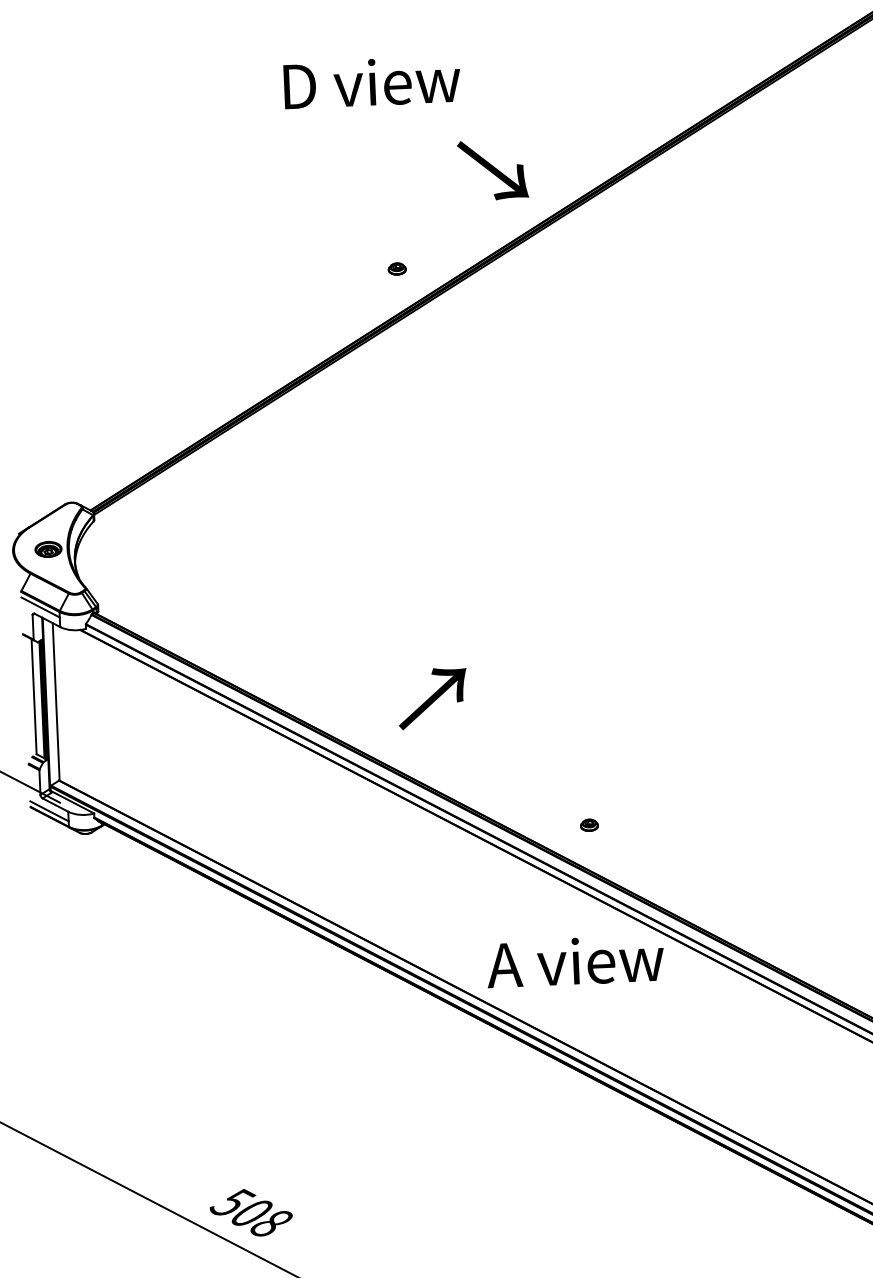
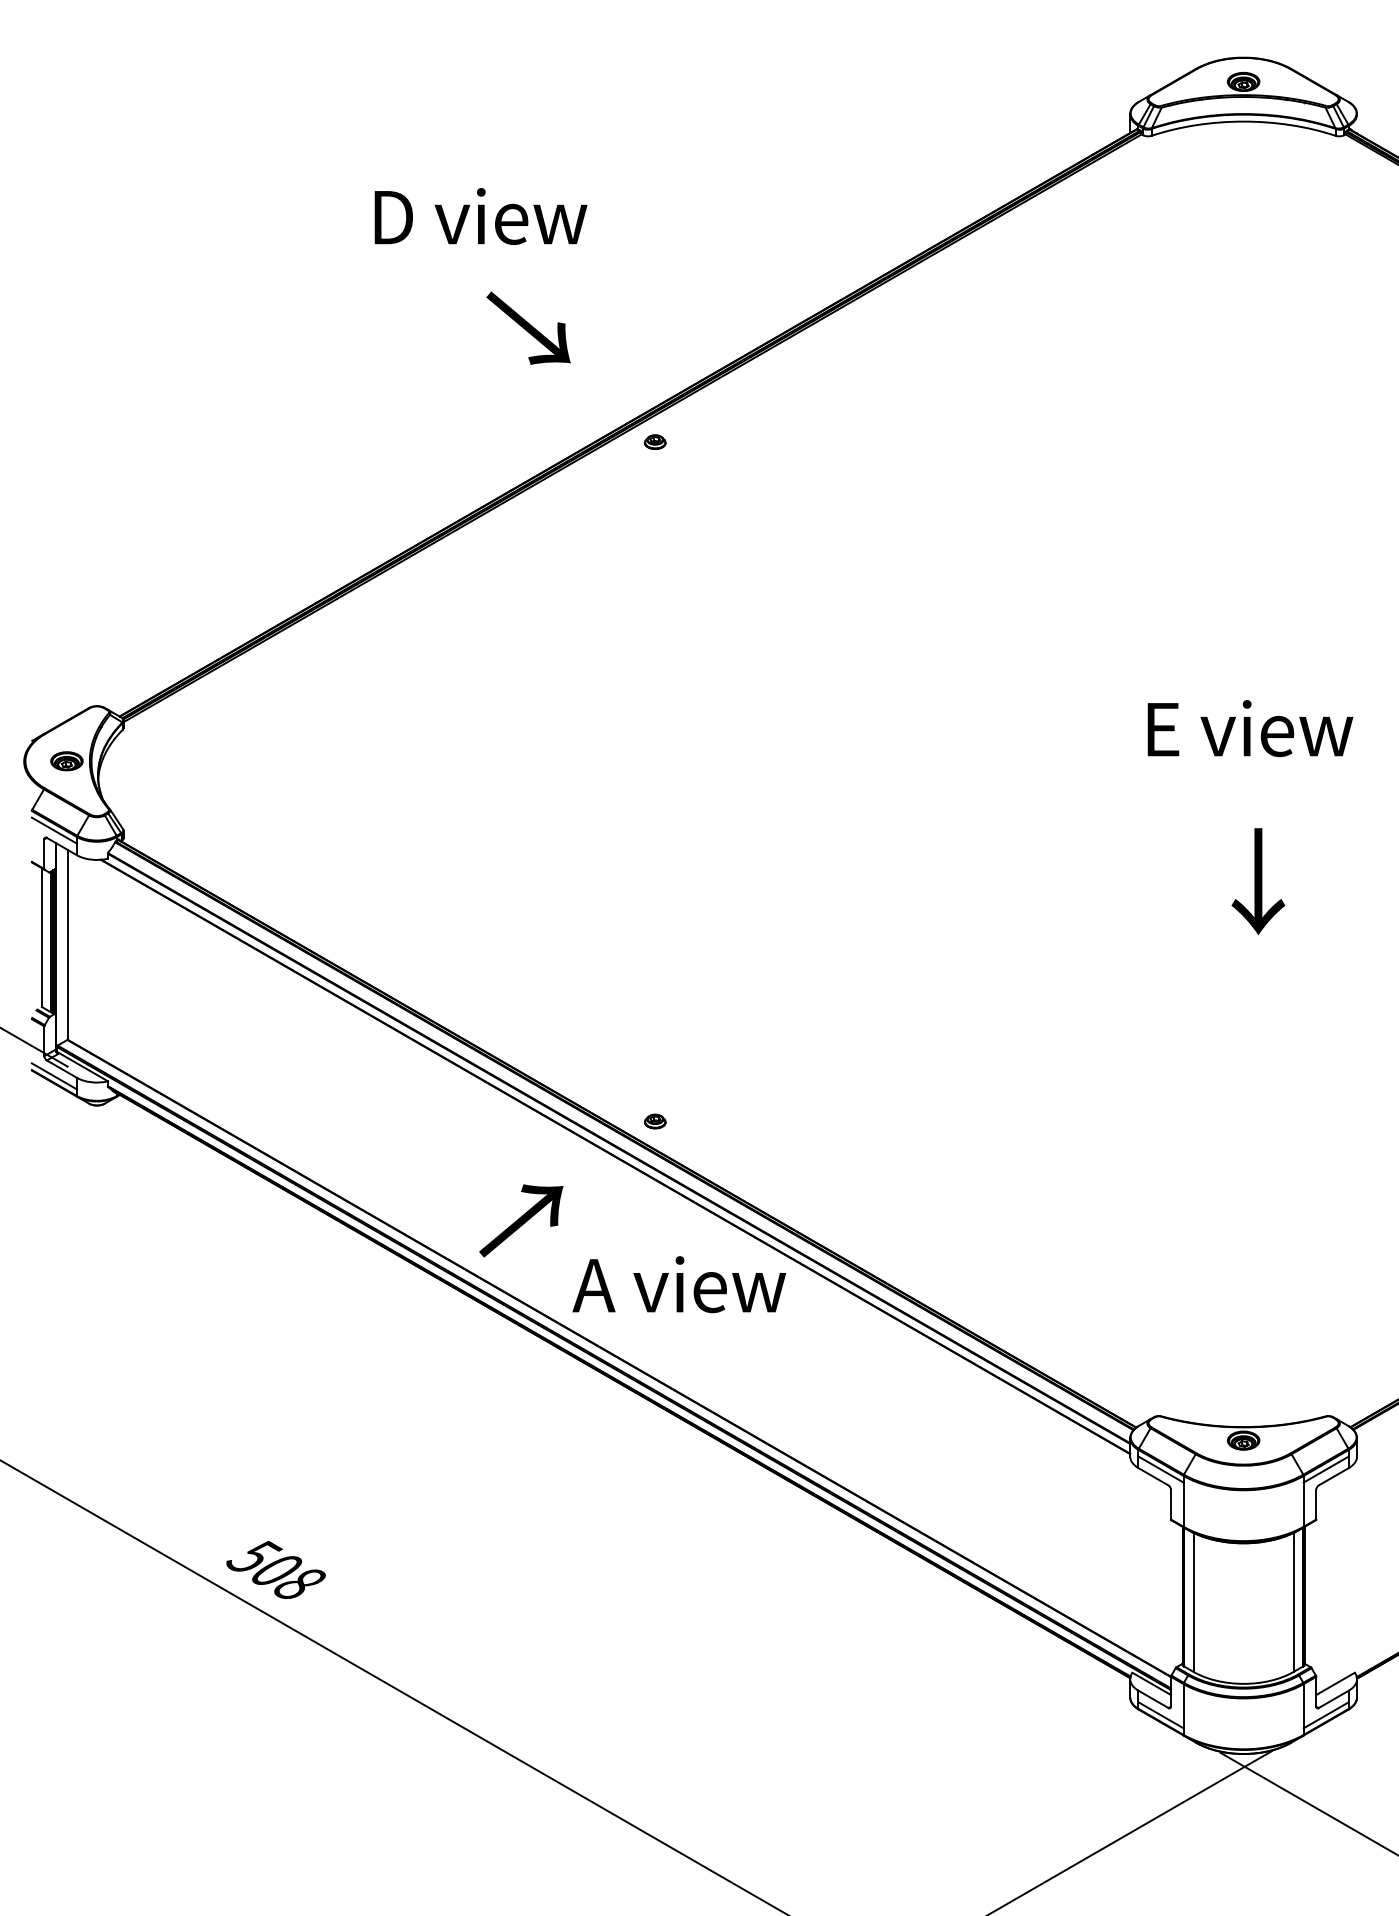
text: (492, 169) -> (528, 327), moved
part: (397, 268) -> (655, 441), moved
text: (432, 698) -> (521, 1220), moved
part: (589, 825) -> (655, 1121), moved

